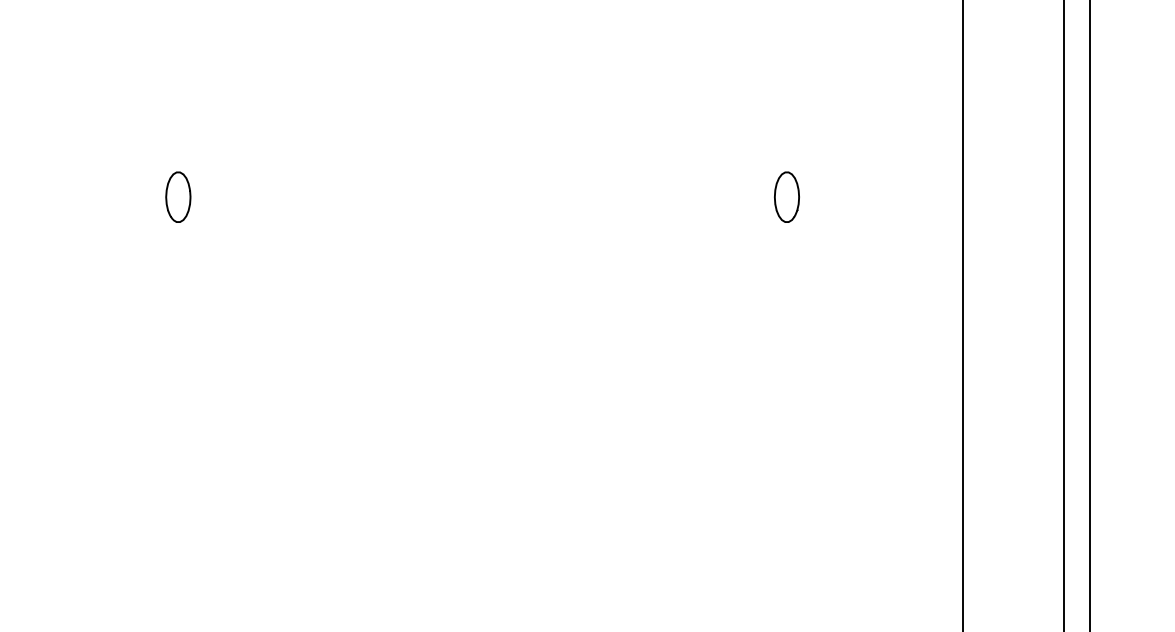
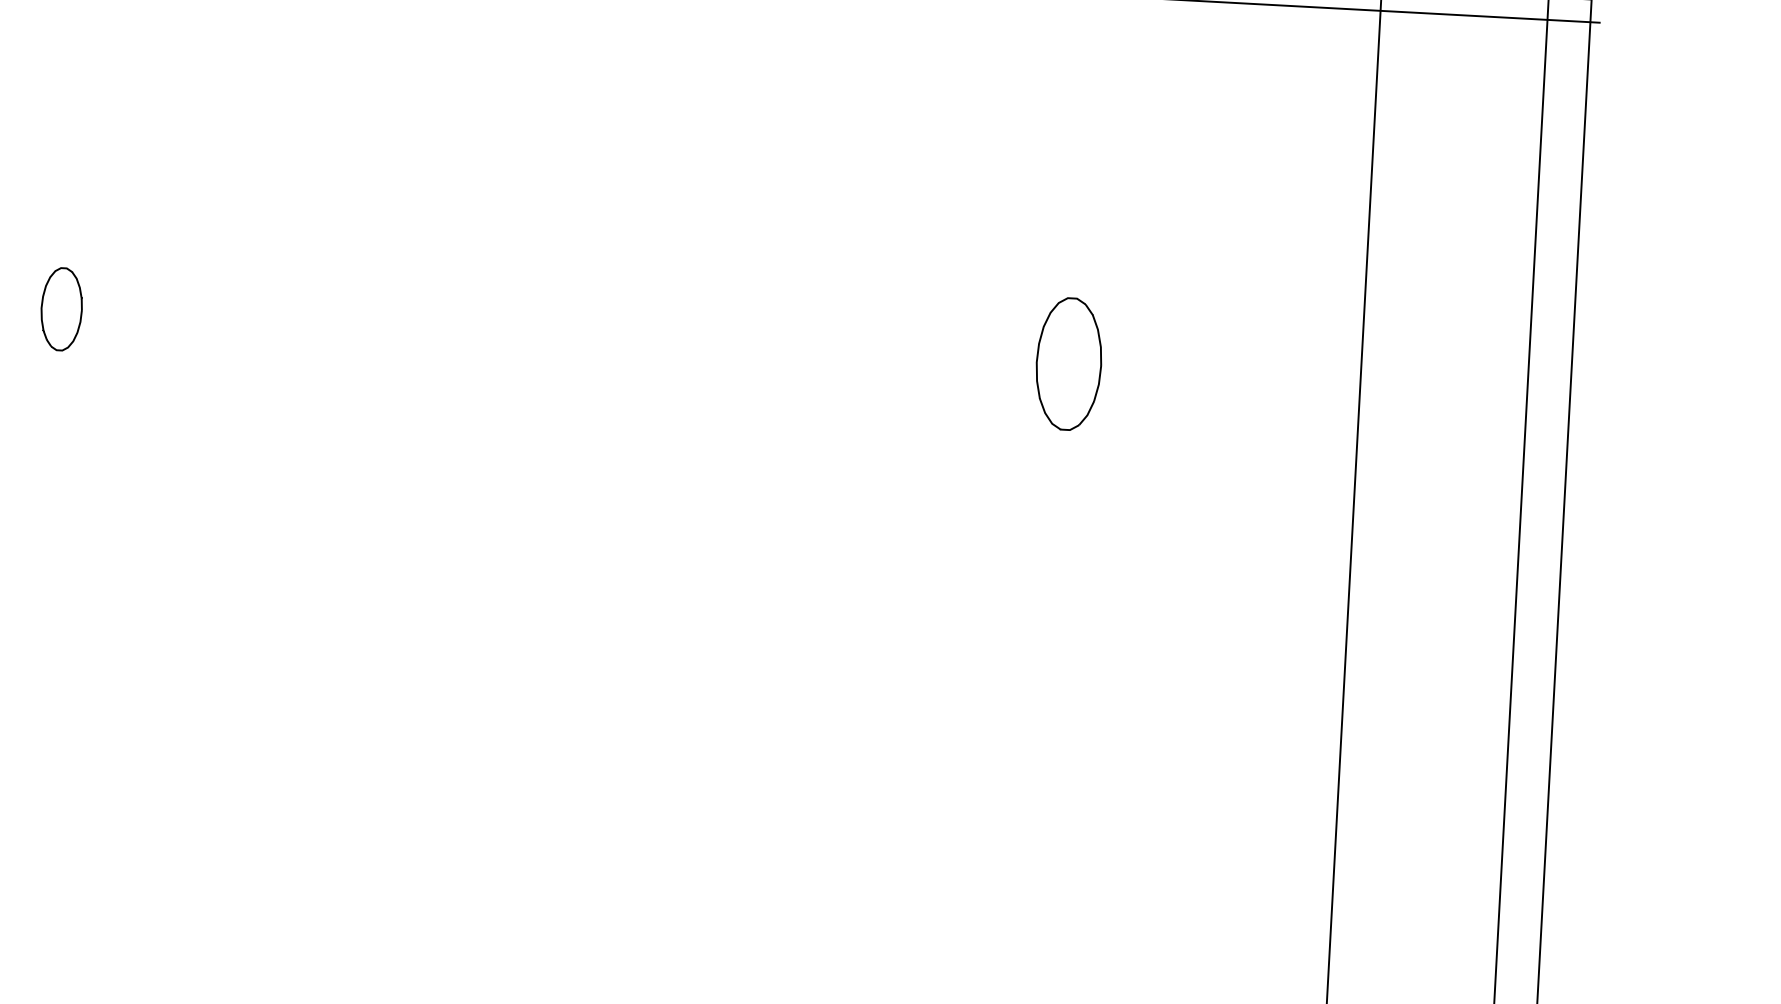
part: (786, 196) -> (1068, 362), size x1.6

